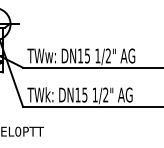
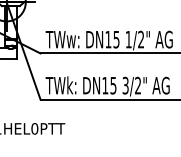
text: (94, 94) -> (124, 85), 1/2" -> 3/2"

